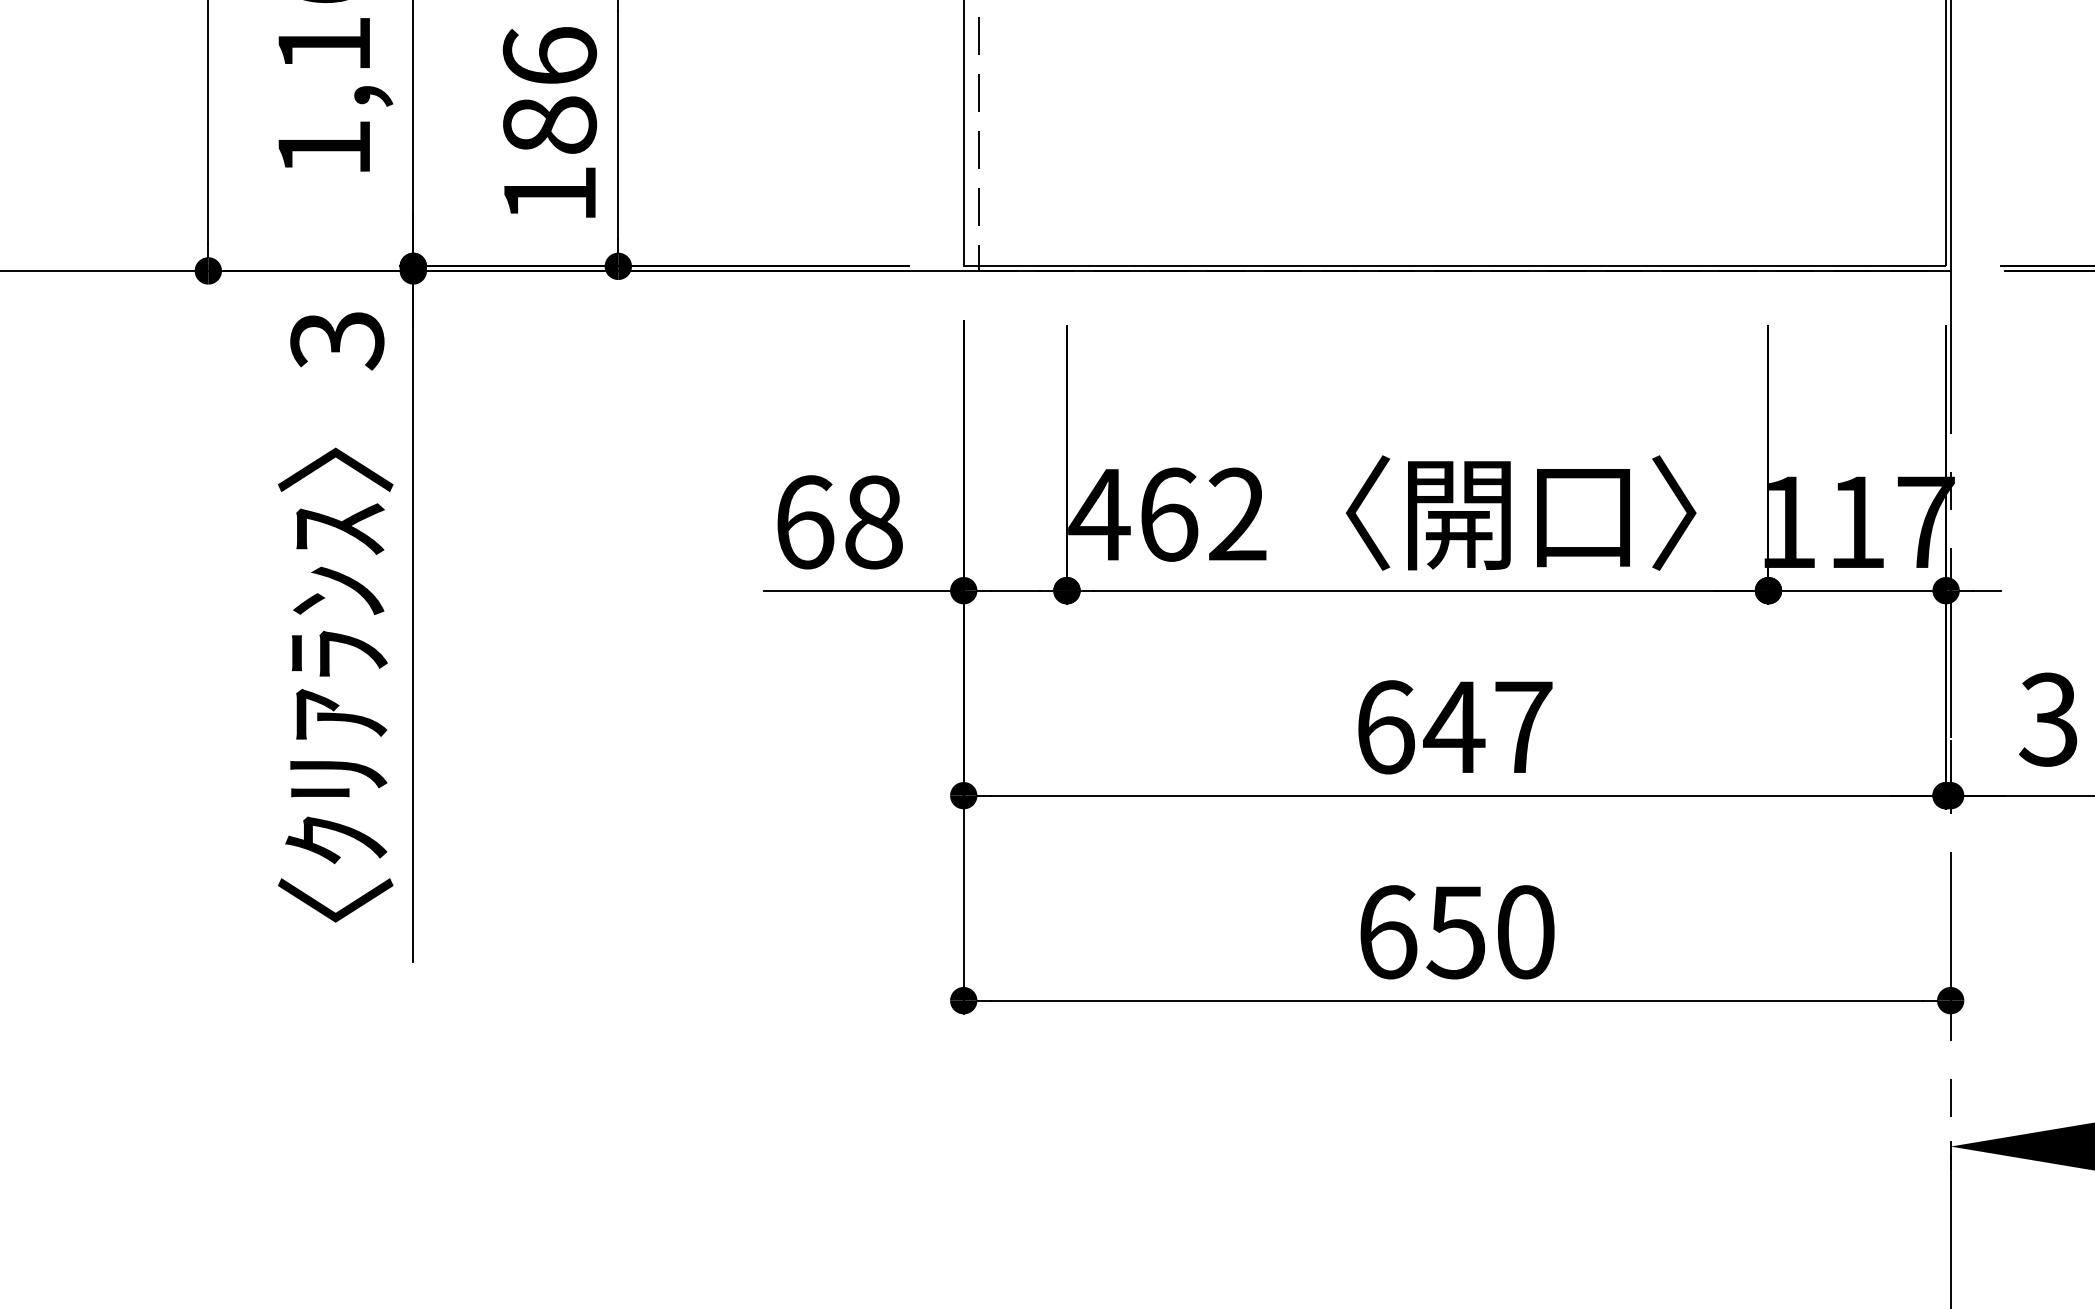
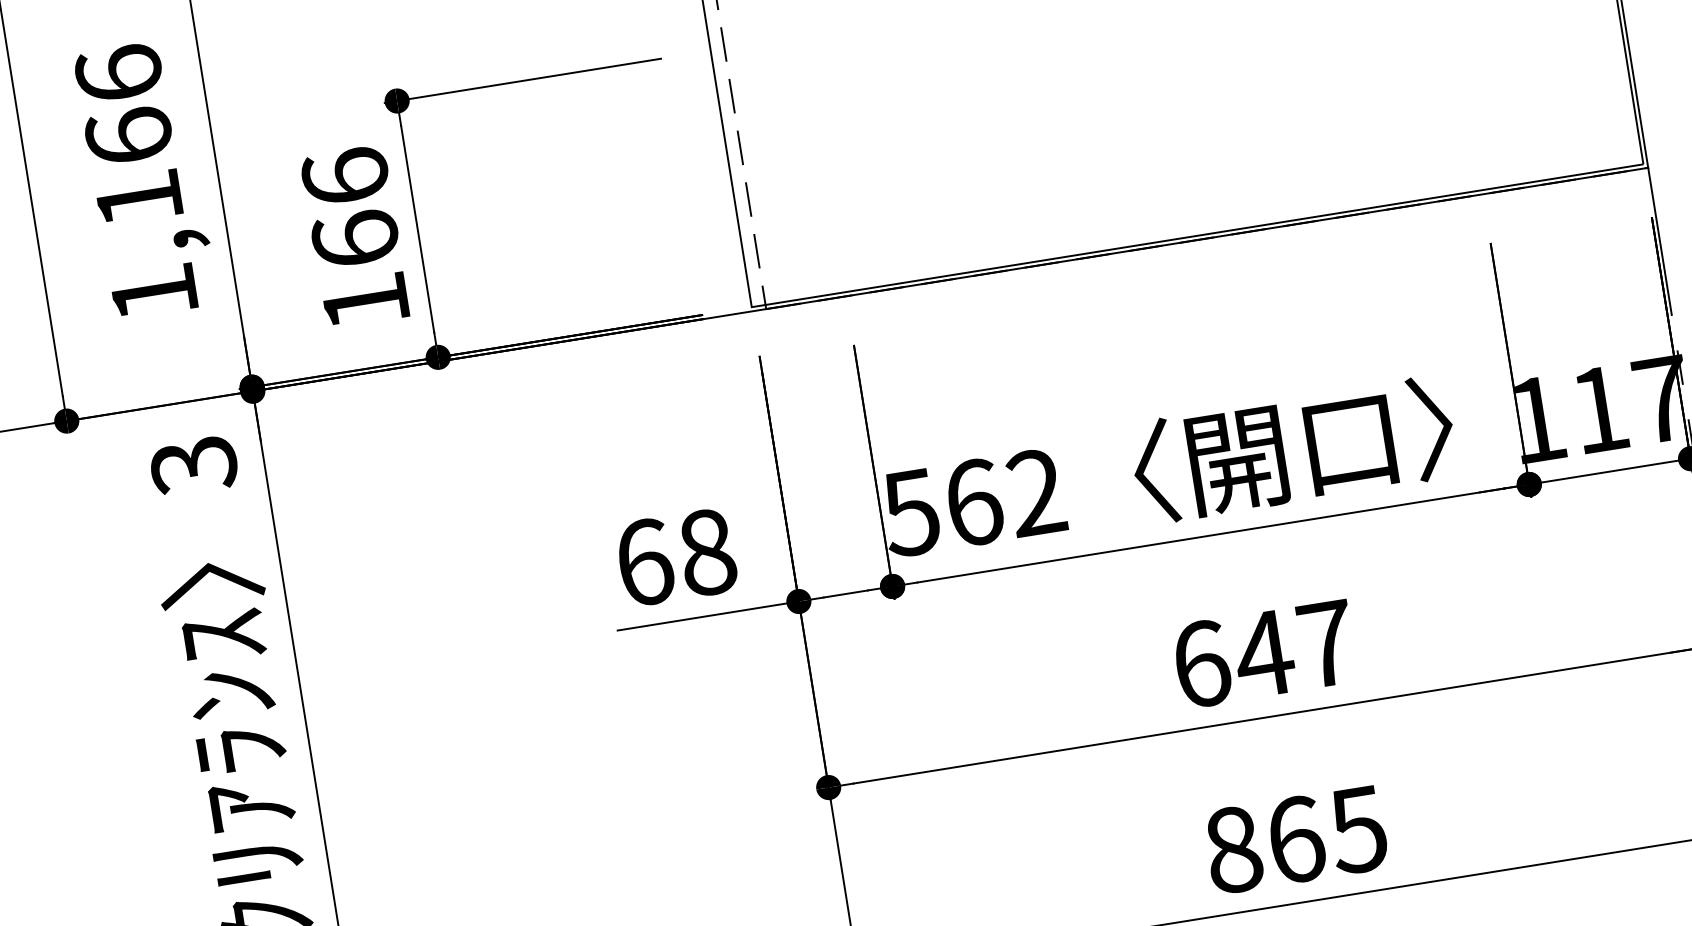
text: (549, 124) -> (355, 238), 186 -> 166
text: (1099, 515) -> (911, 513), 462 -> 562
text: (1456, 932) -> (1295, 840), 650 -> 865

